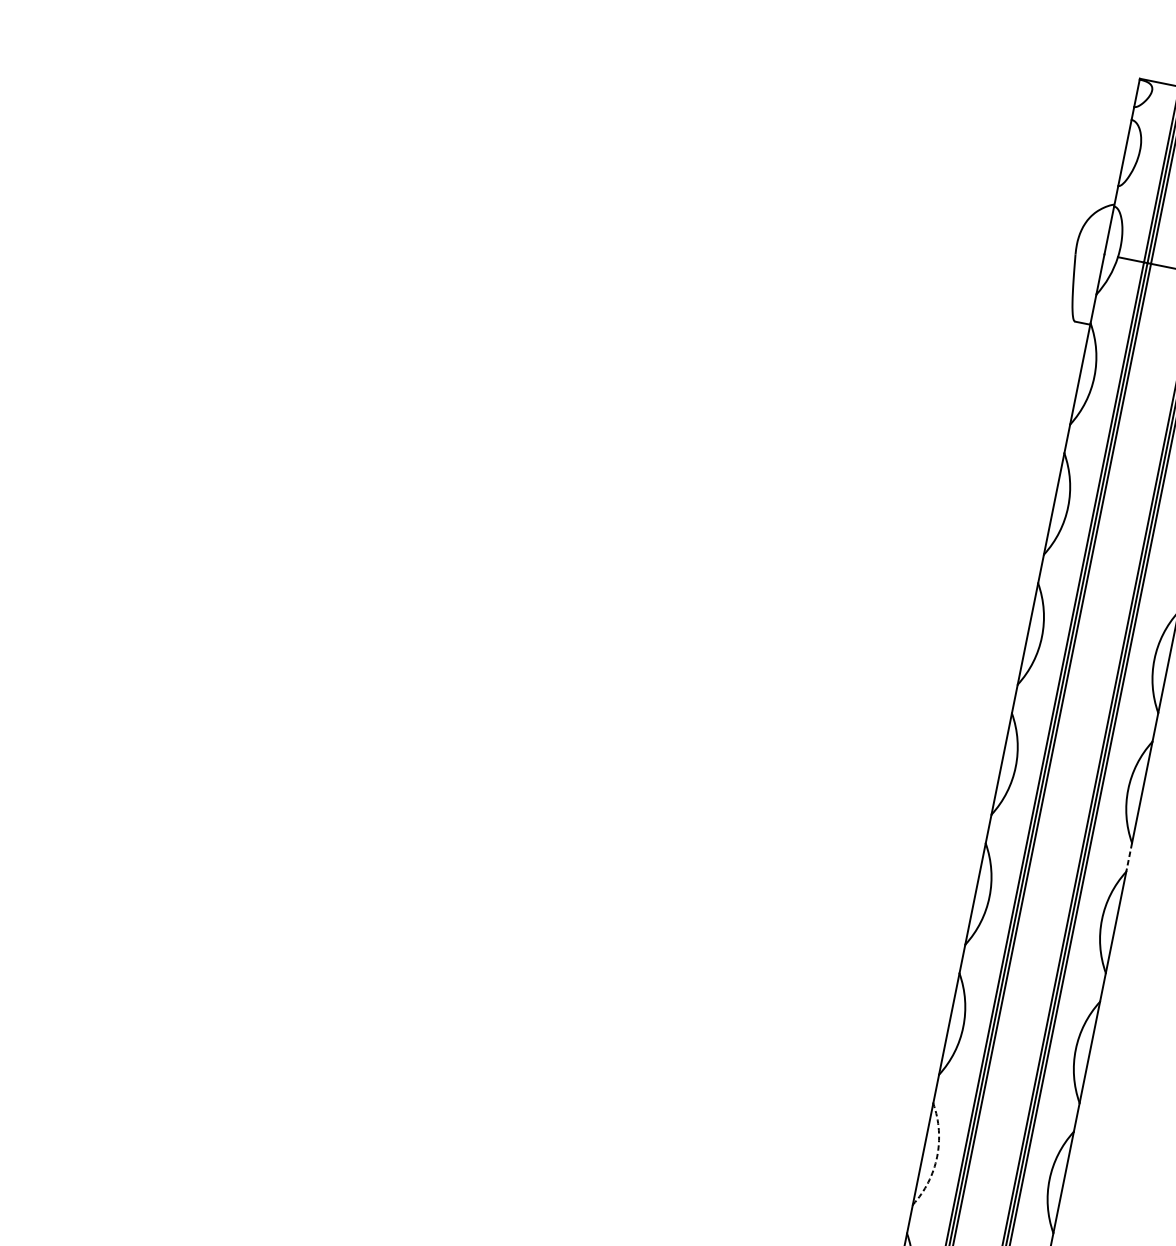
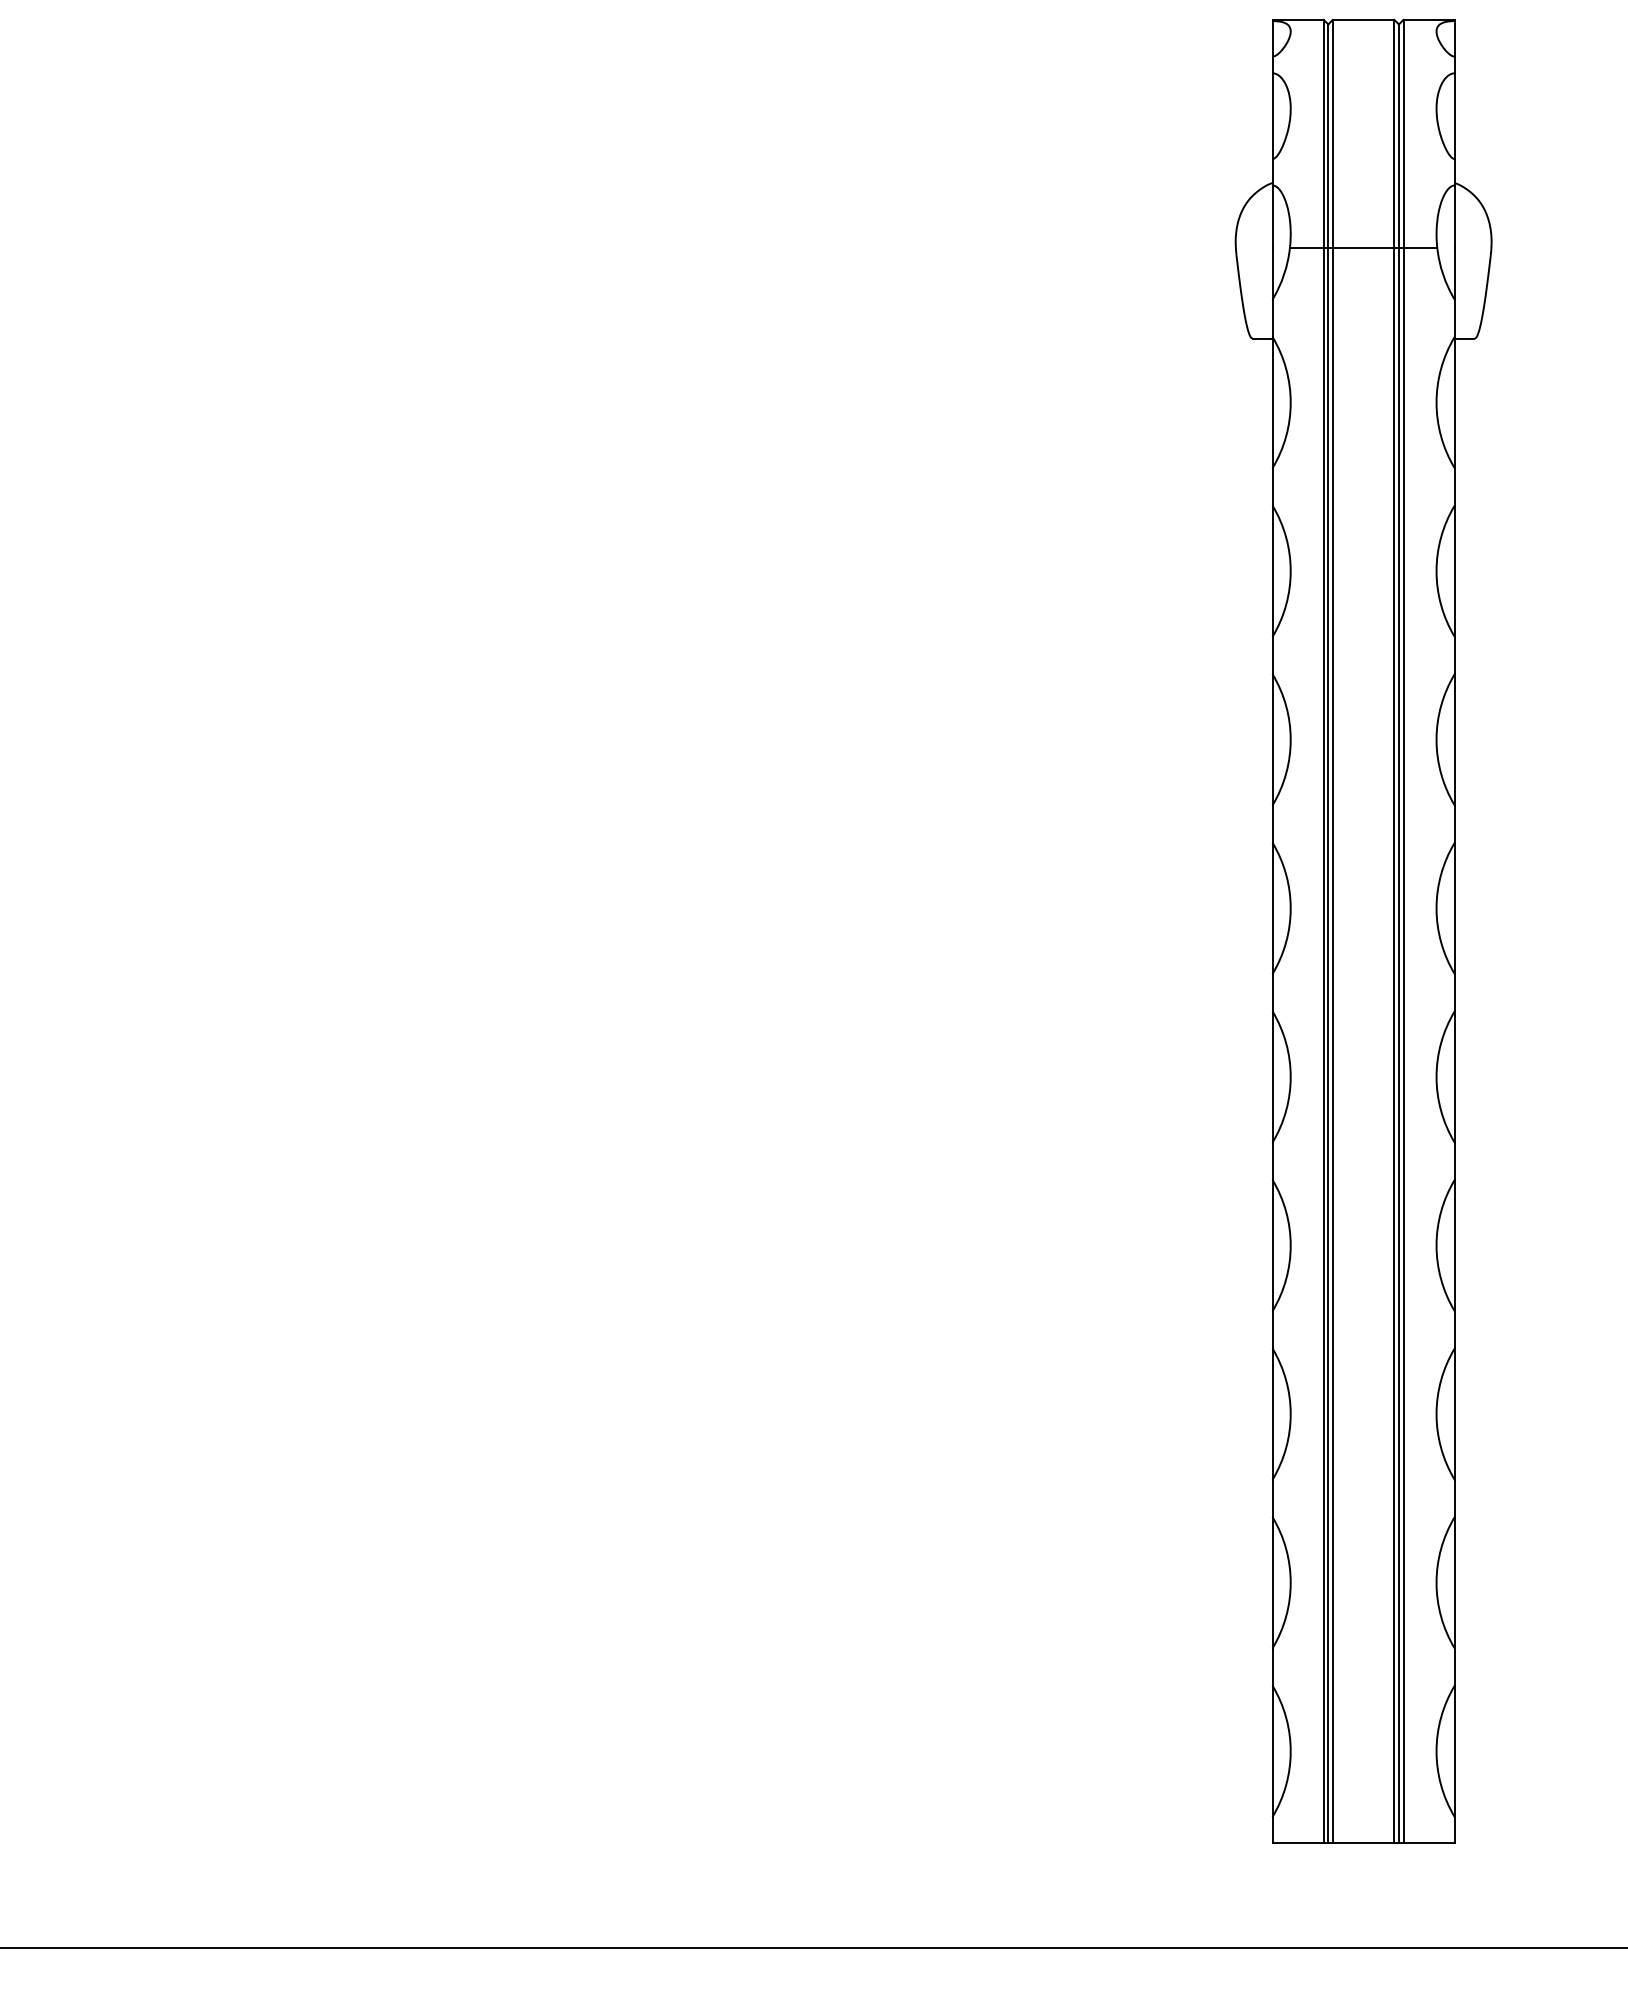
line: (1129, 857) -> (1454, 992), dashed -> solid
arc: (936, 1157) -> (1290, 1414), dashed -> solid

